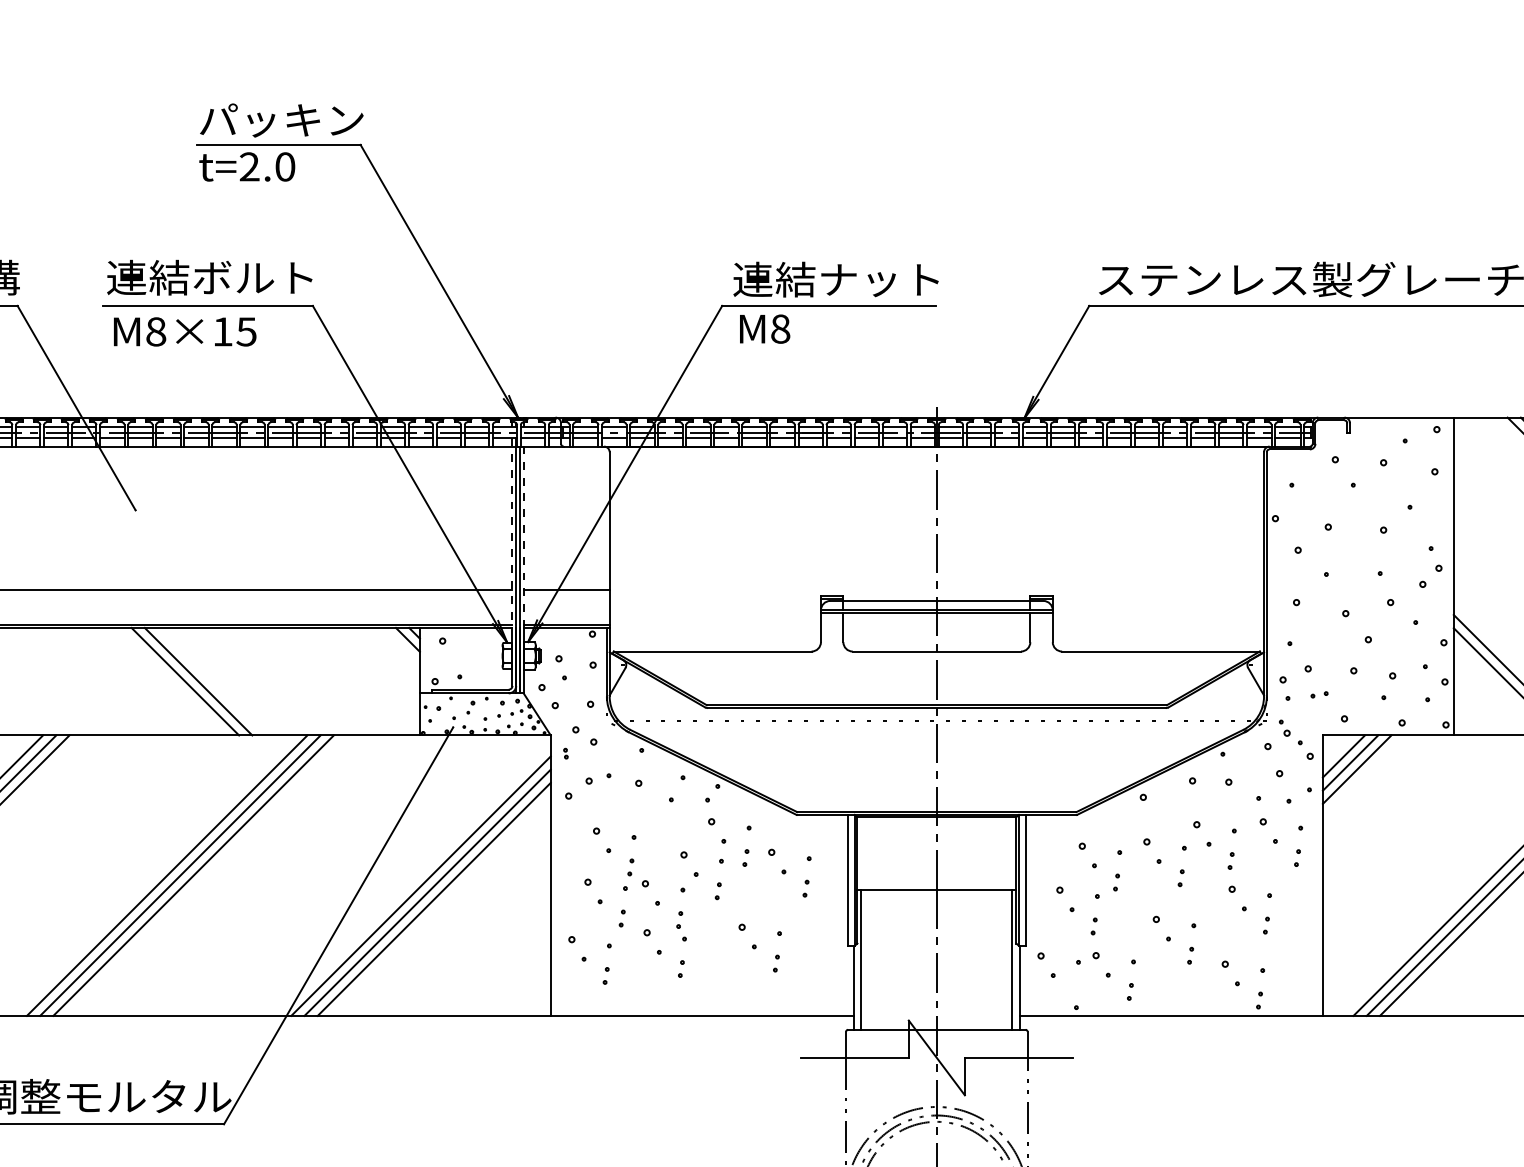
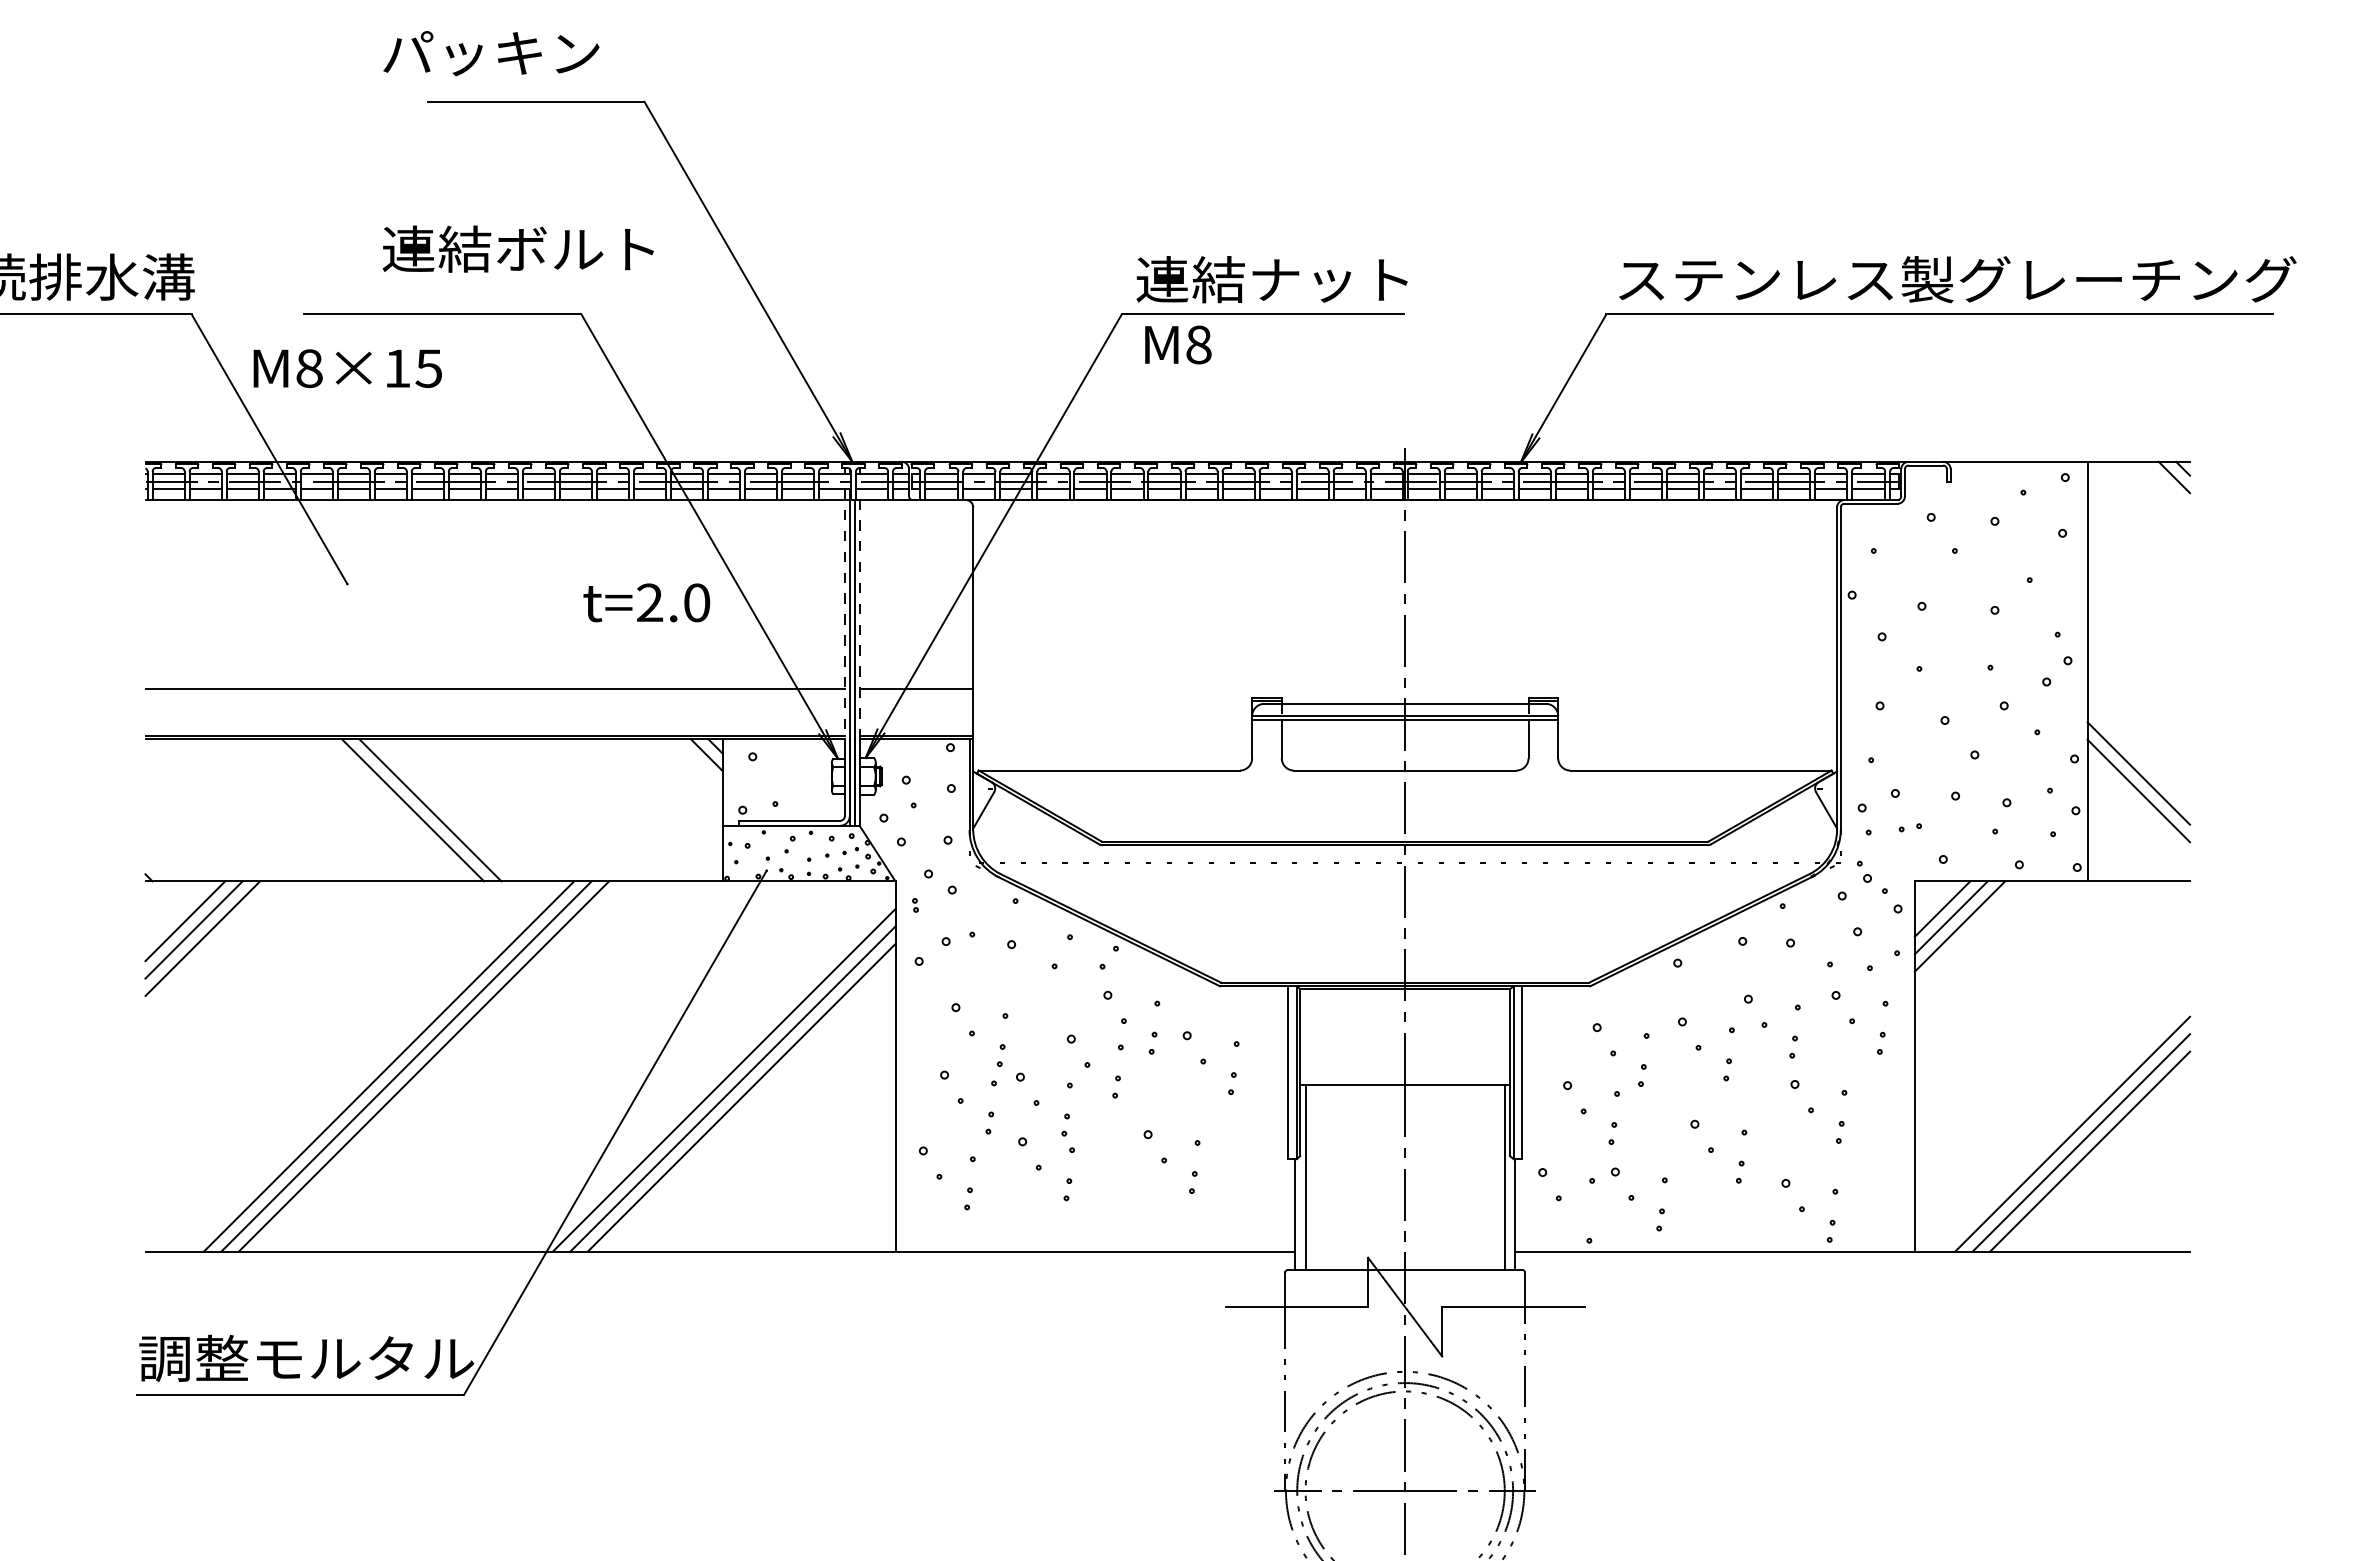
text: (281, 120) -> (491, 53), moved
text: (247, 166) -> (646, 602), moved
text: (209, 277) -> (517, 248), moved
text: (184, 331) -> (347, 368), moved

